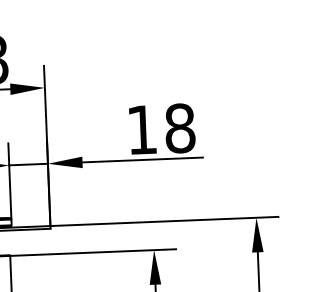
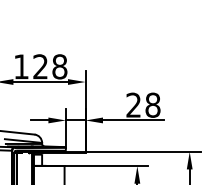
text: (141, 128) -> (133, 104), 18 -> 28

